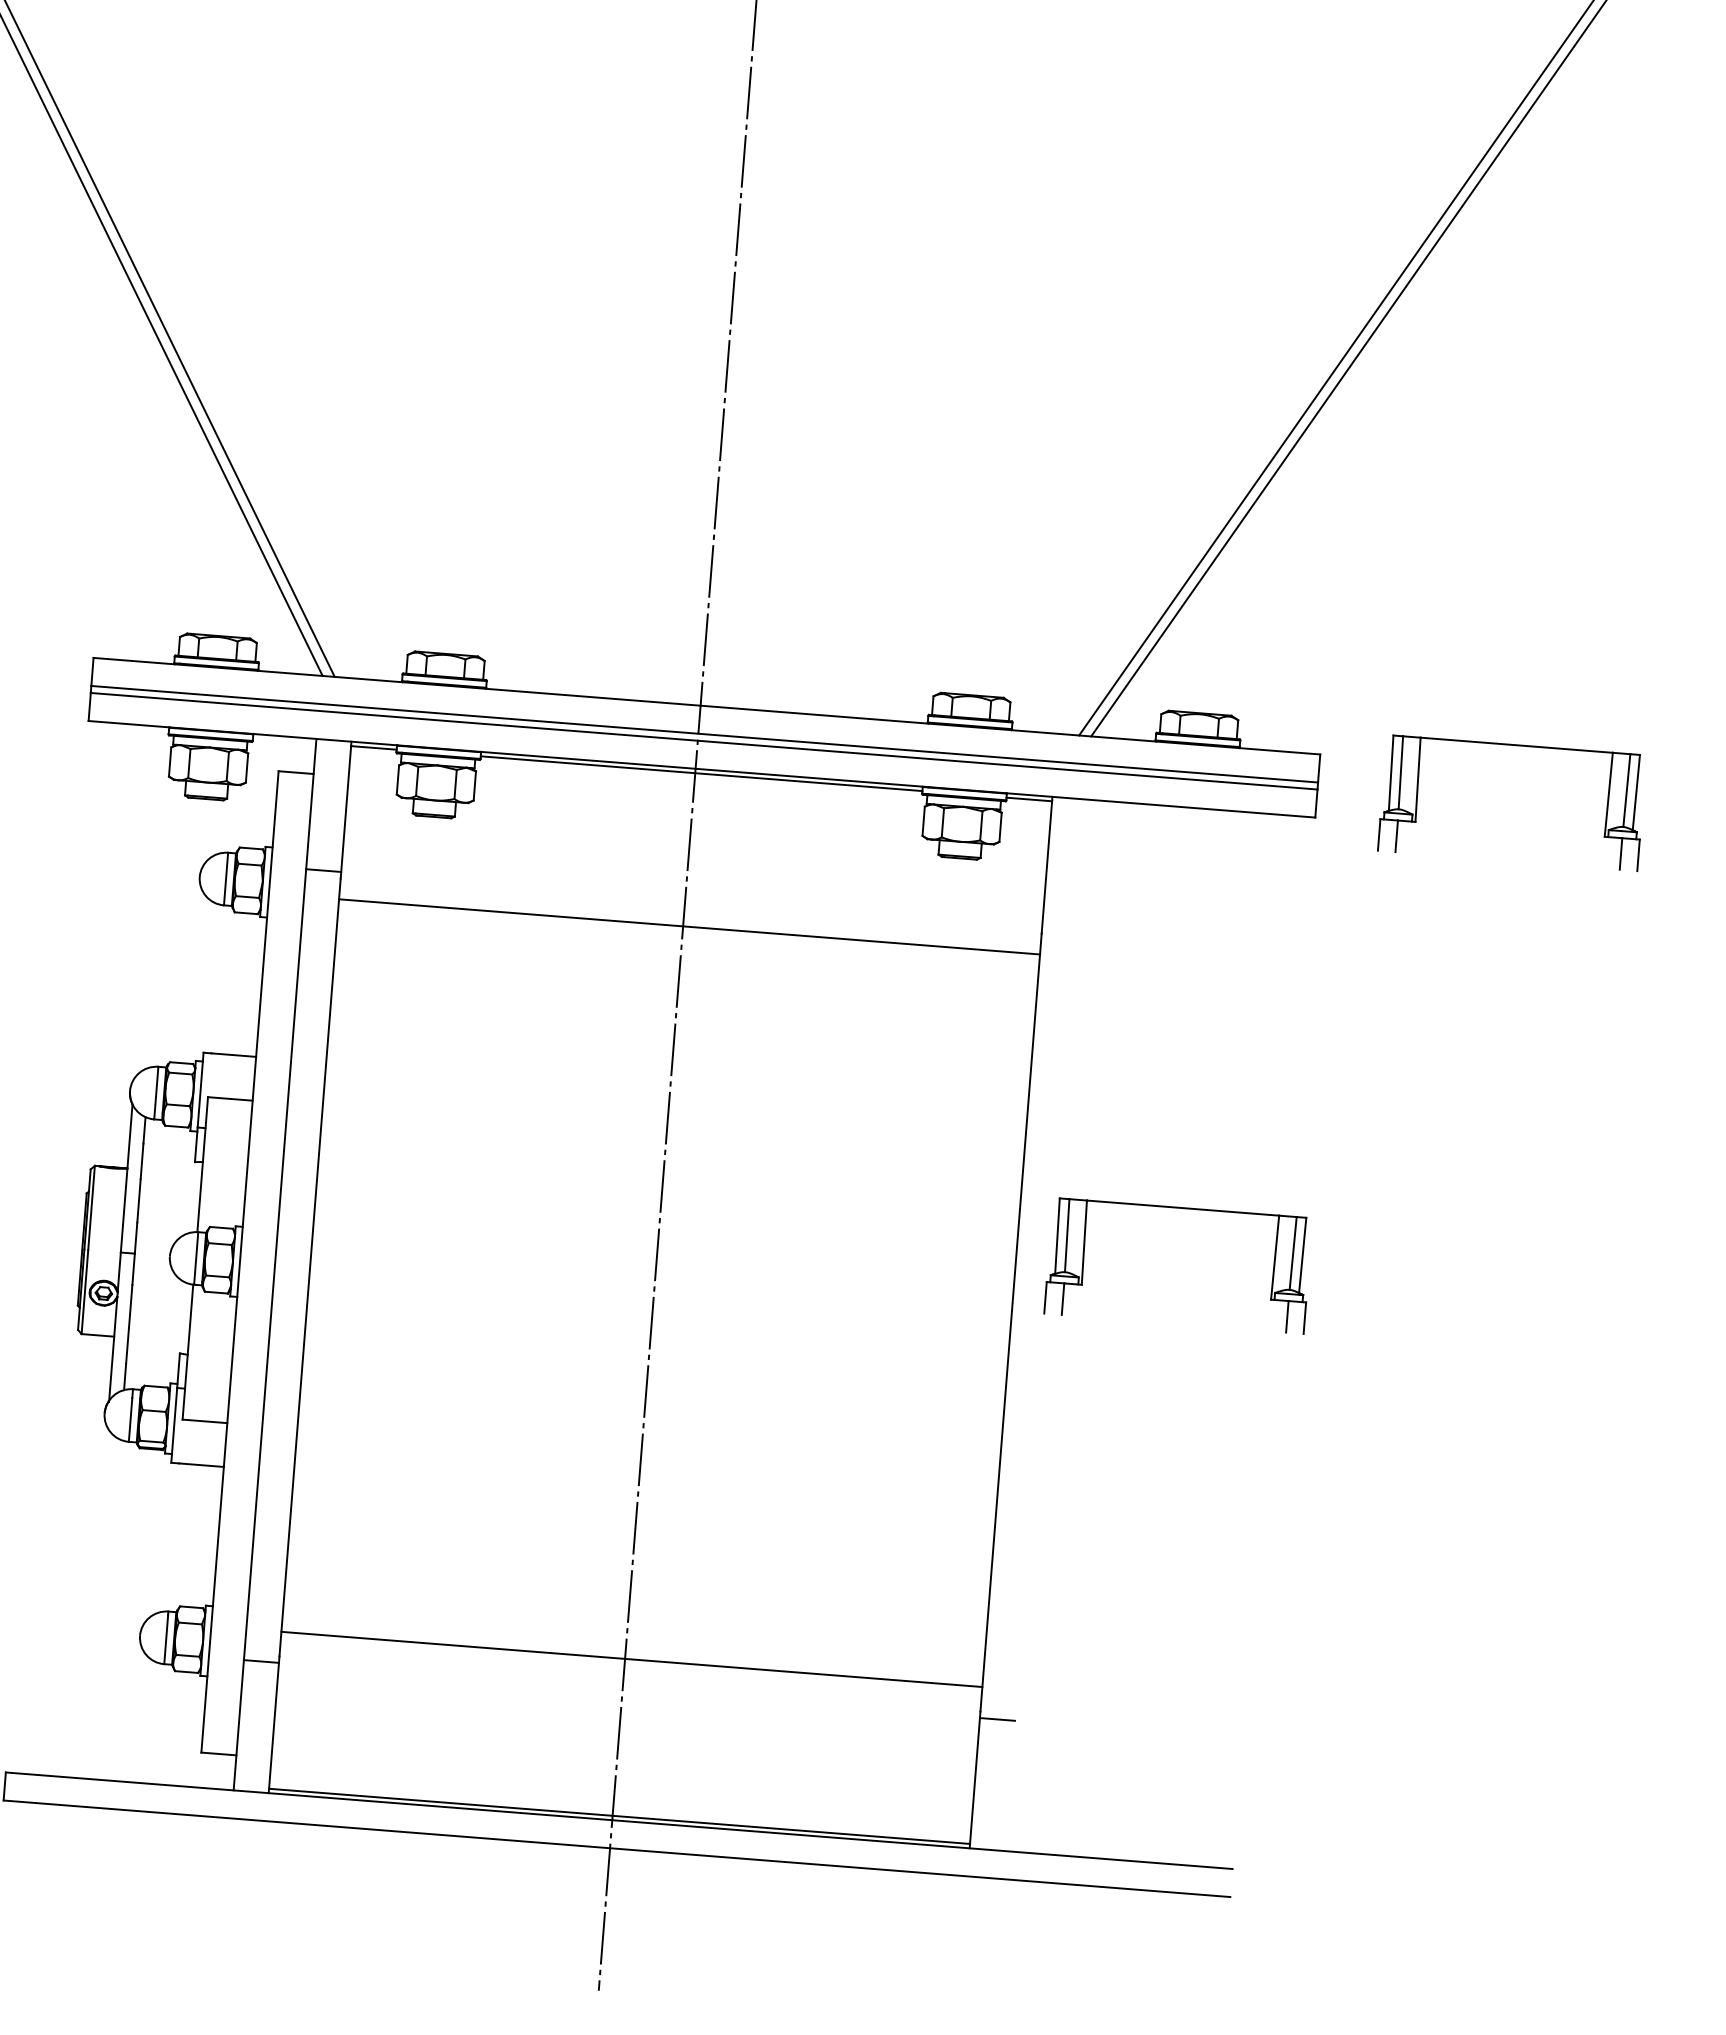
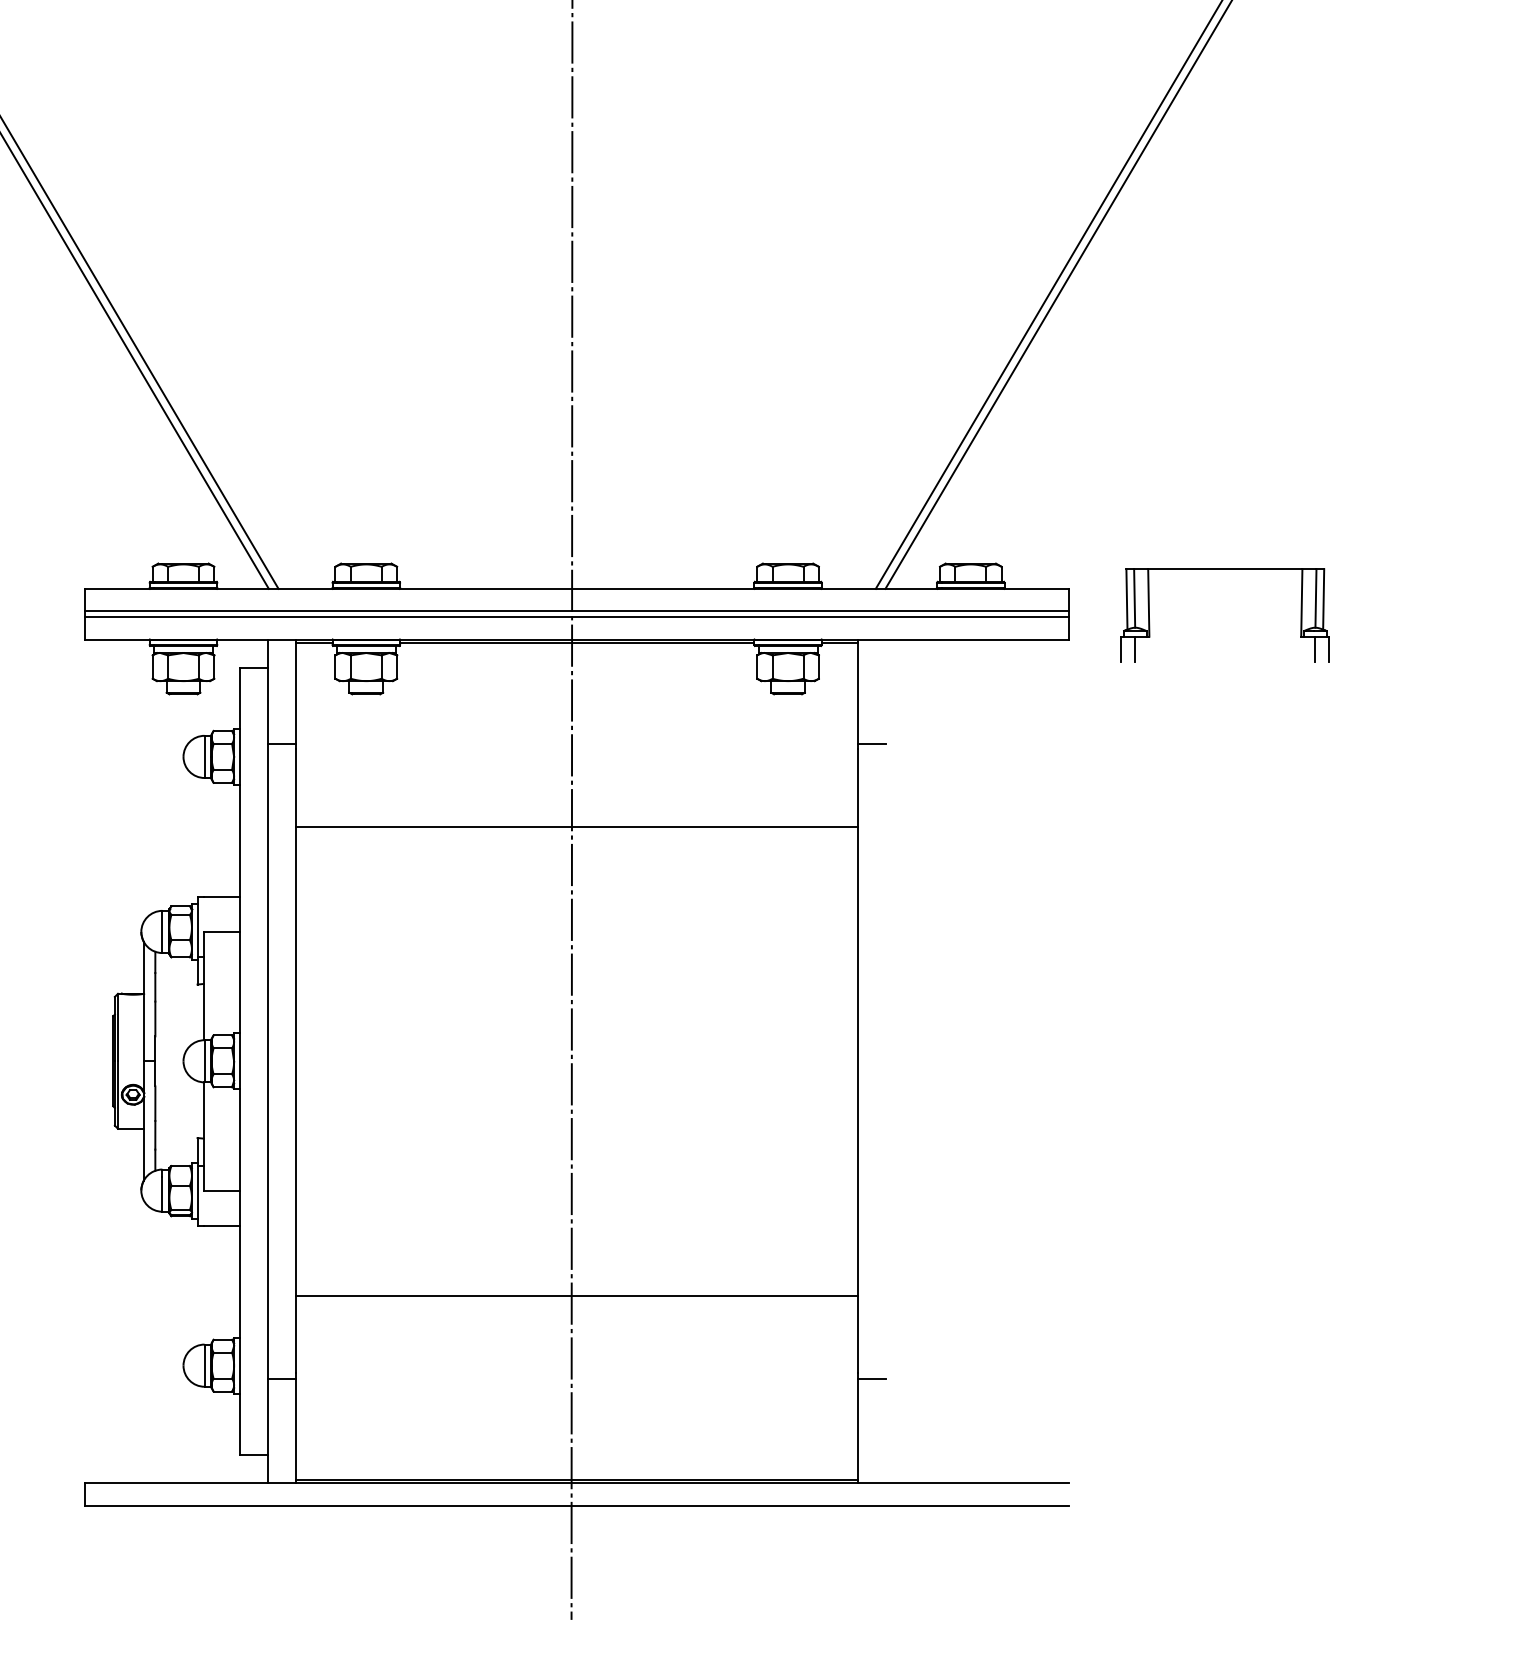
line: (688, 926) -> (576, 826), moved
line: (1059, 929) -> (872, 744), added
part: (1182, 1208) -> (987, 959), removed
line: (631, 1659) -> (576, 1295), moved

